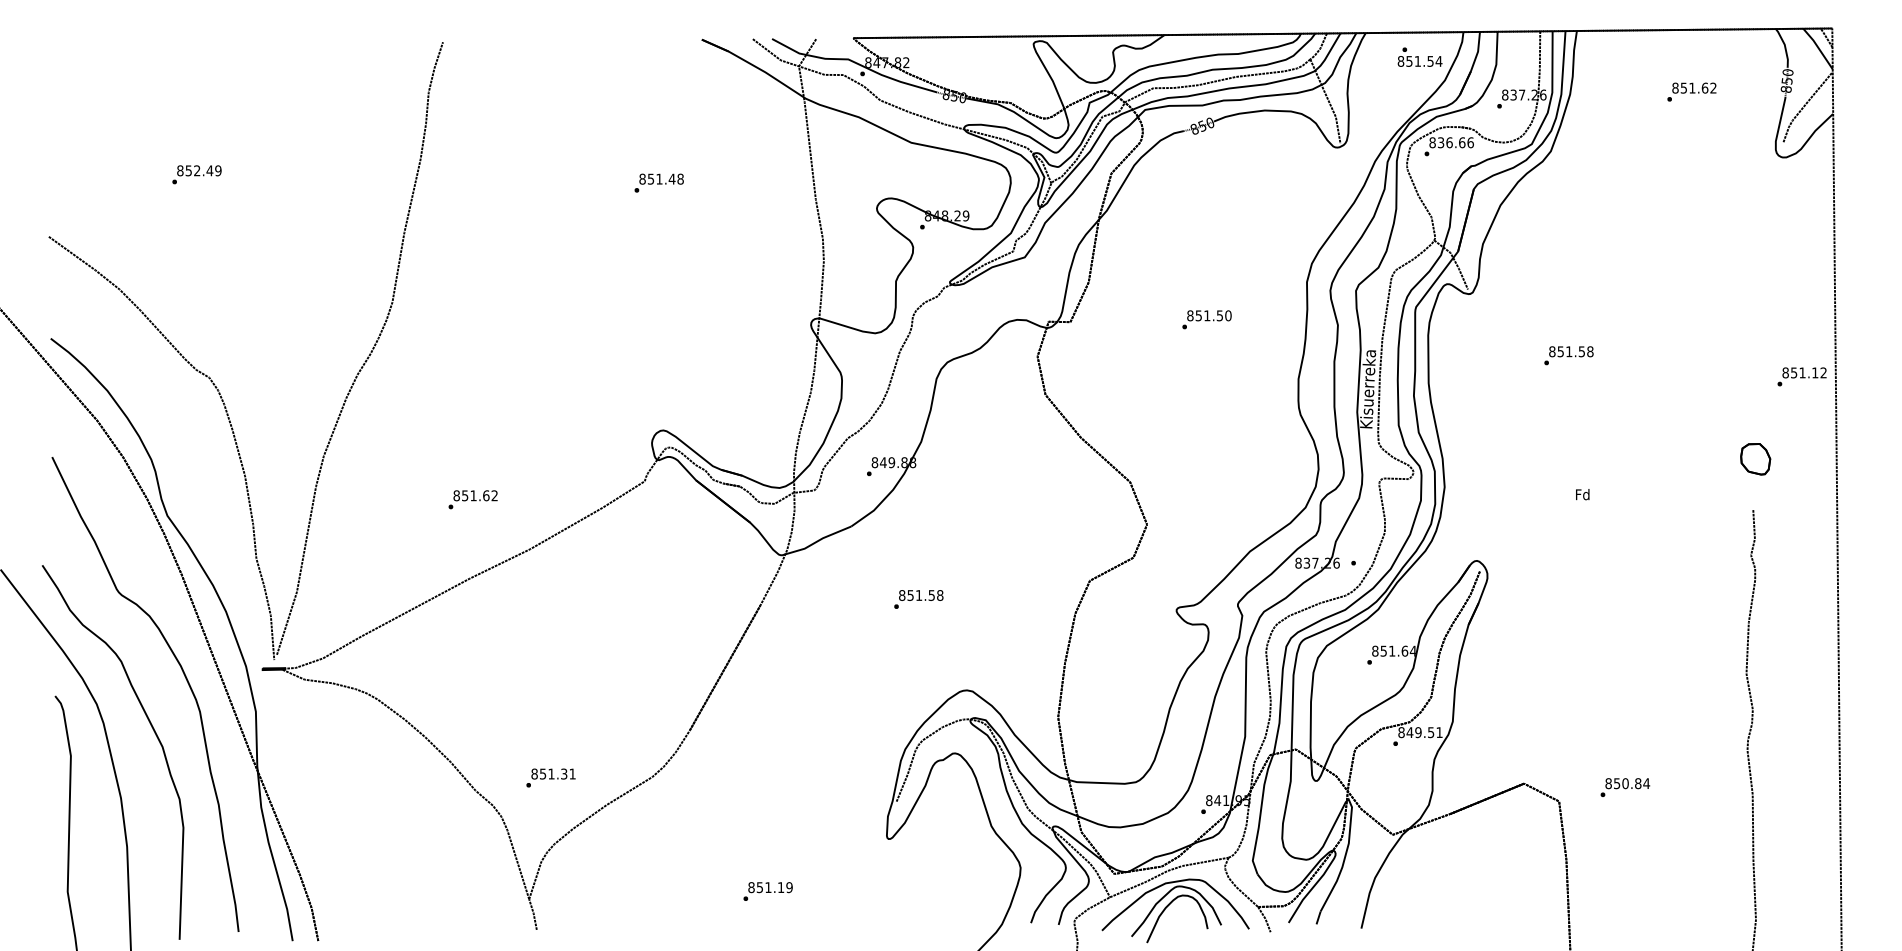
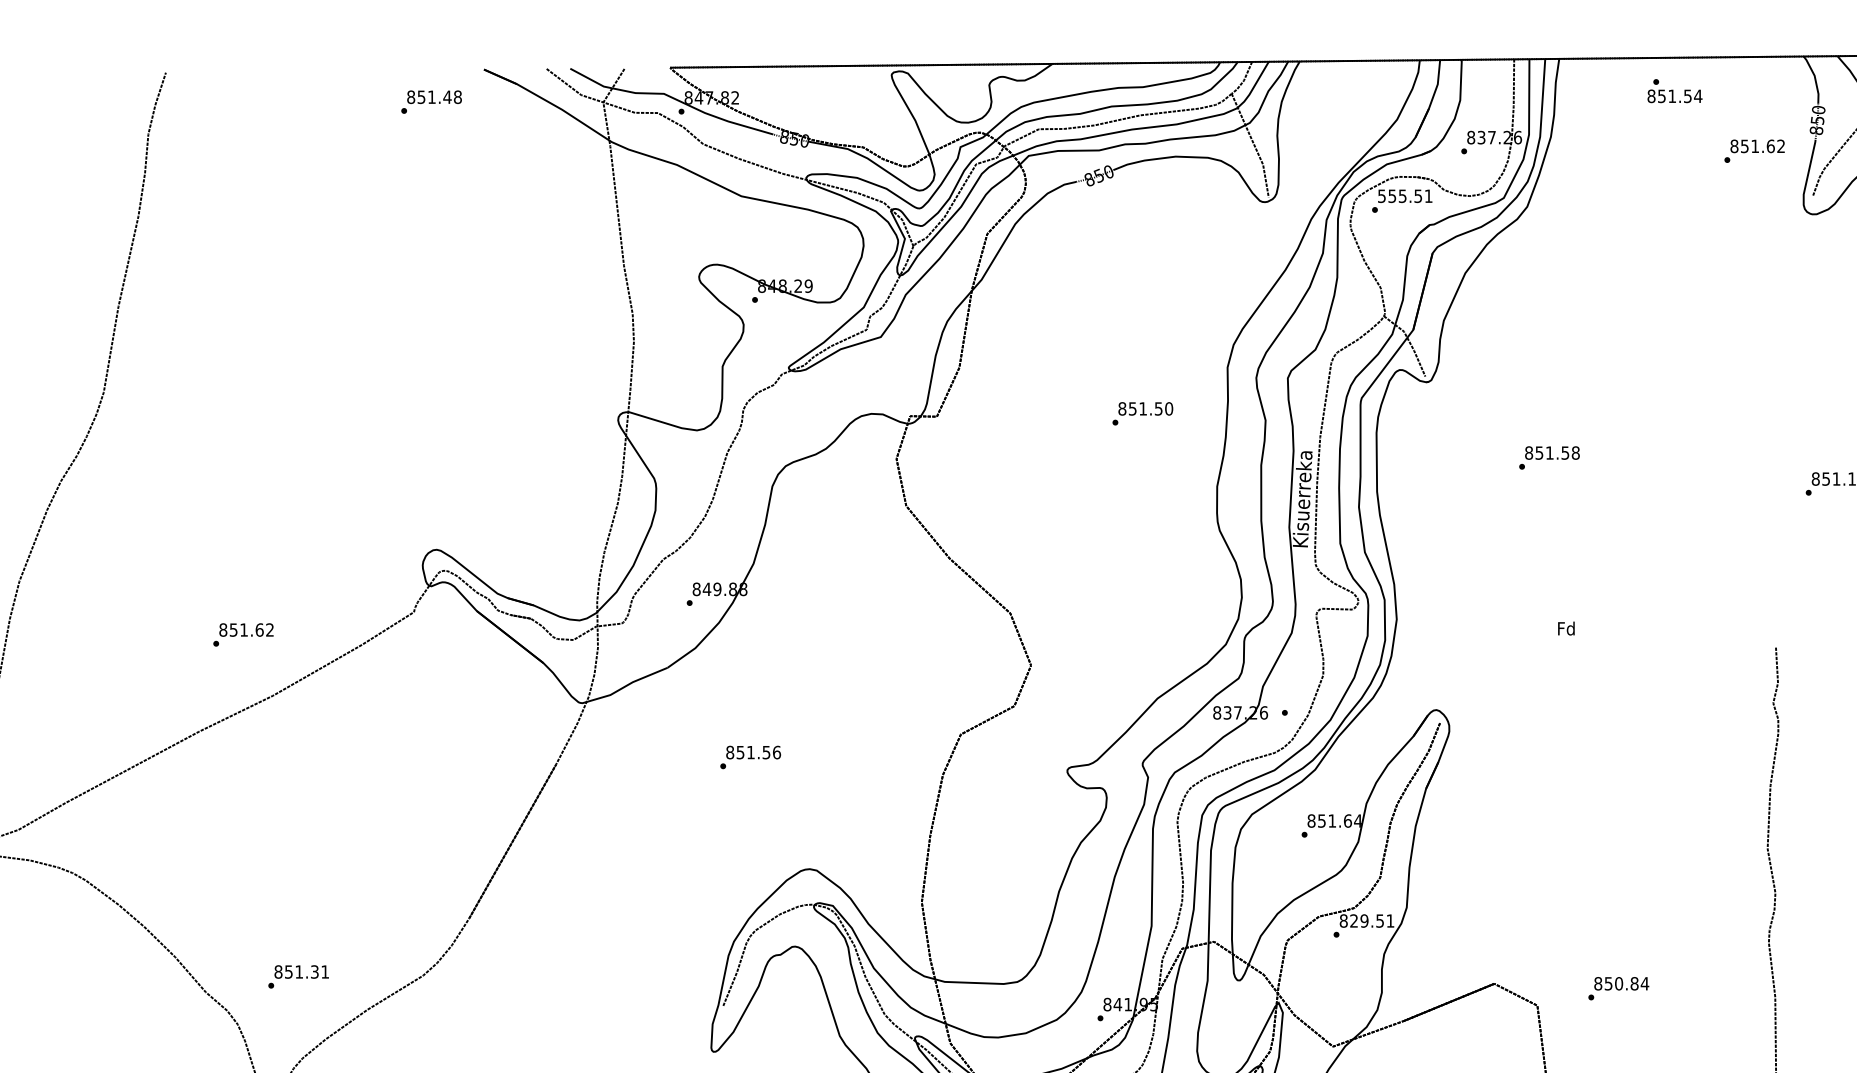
text: (1419, 56) -> (1674, 90), moved
text: (1691, 91) -> (1754, 150), moved
text: (1451, 142) -> (1405, 195), 836.66 -> 555.51
text: (658, 182) -> (430, 101), moved
text: (1206, 319) -> (1142, 413), moved
part: (1755, 459) -> (1778, 585), removed
text: (472, 499) -> (242, 634), moved
text: (940, 595) -> (777, 752), 851.58 -> 851.56
text: (1409, 732) -> (1353, 920), 849.51 -> 829.51

